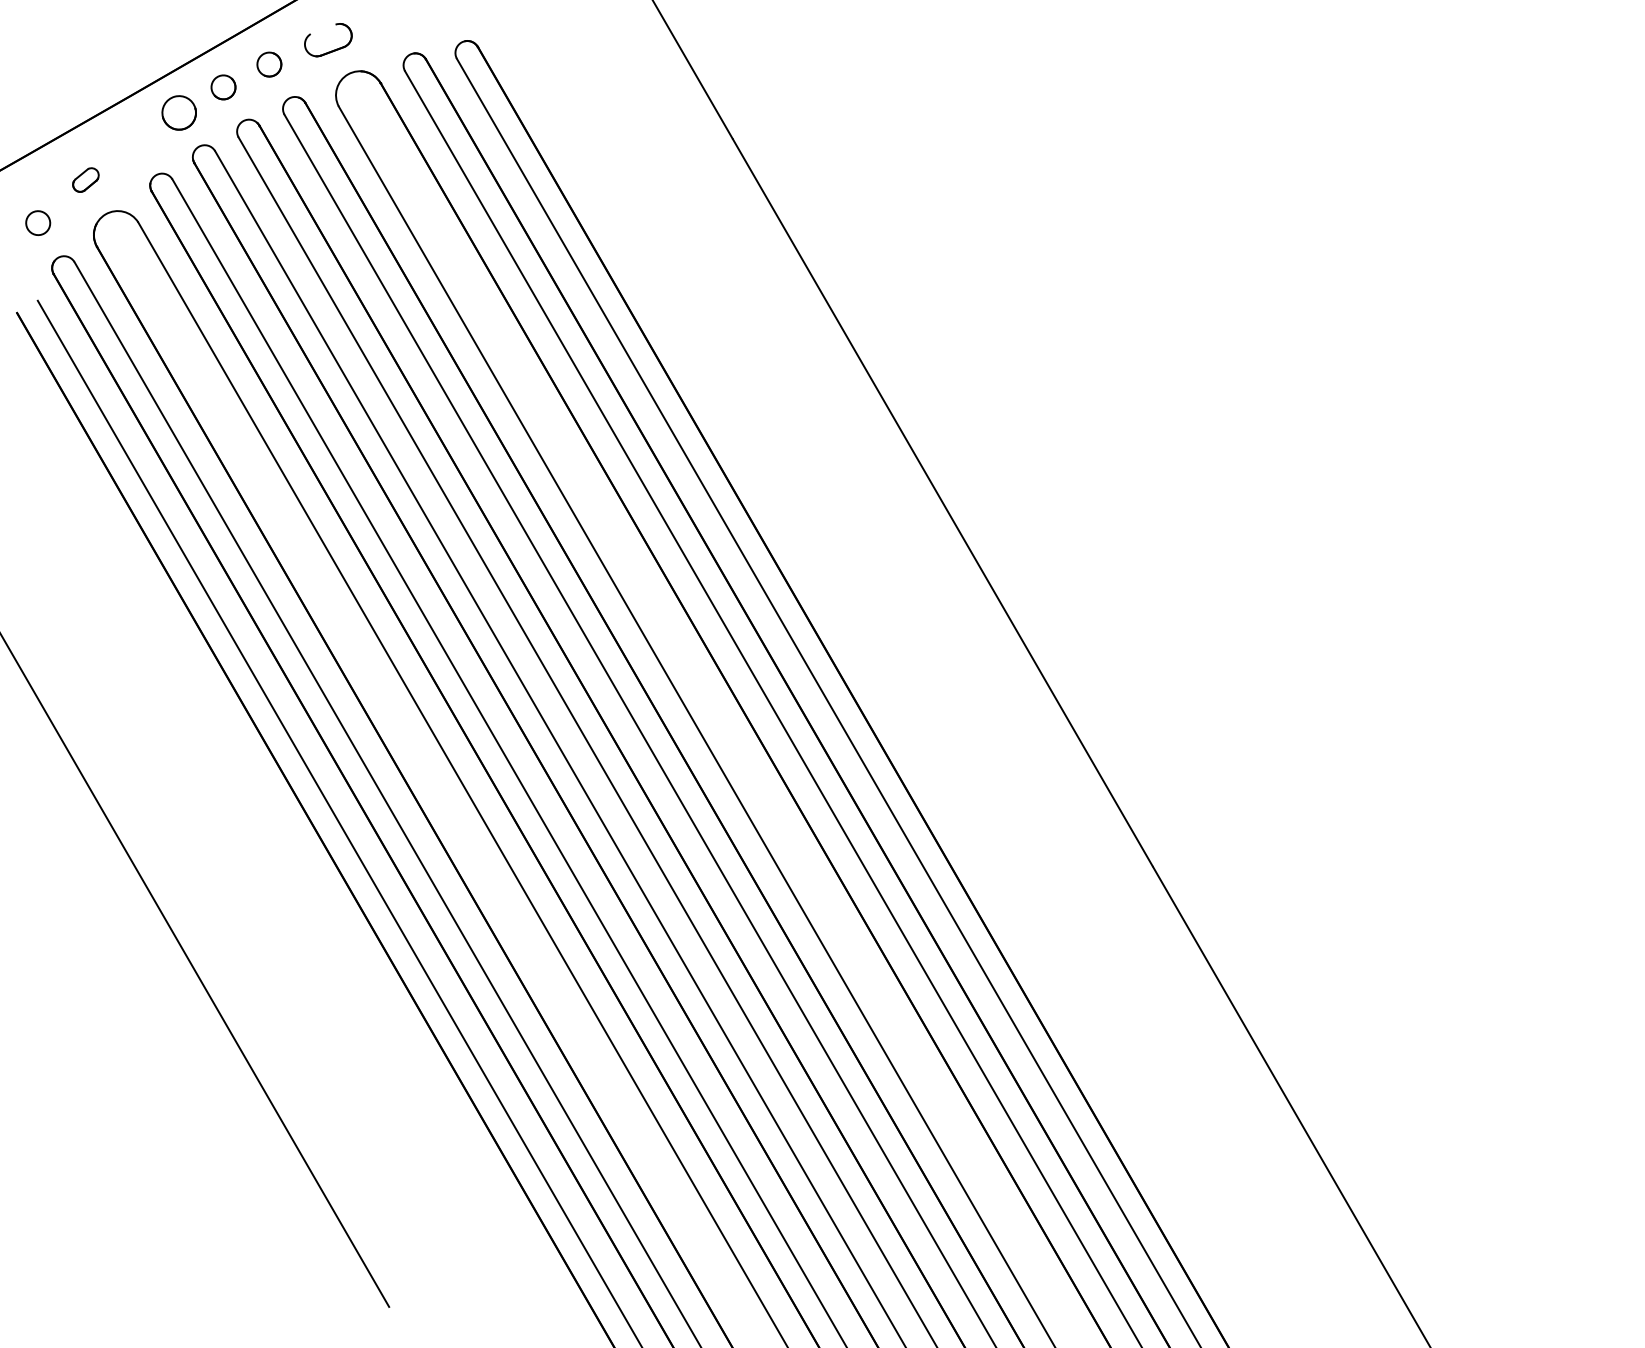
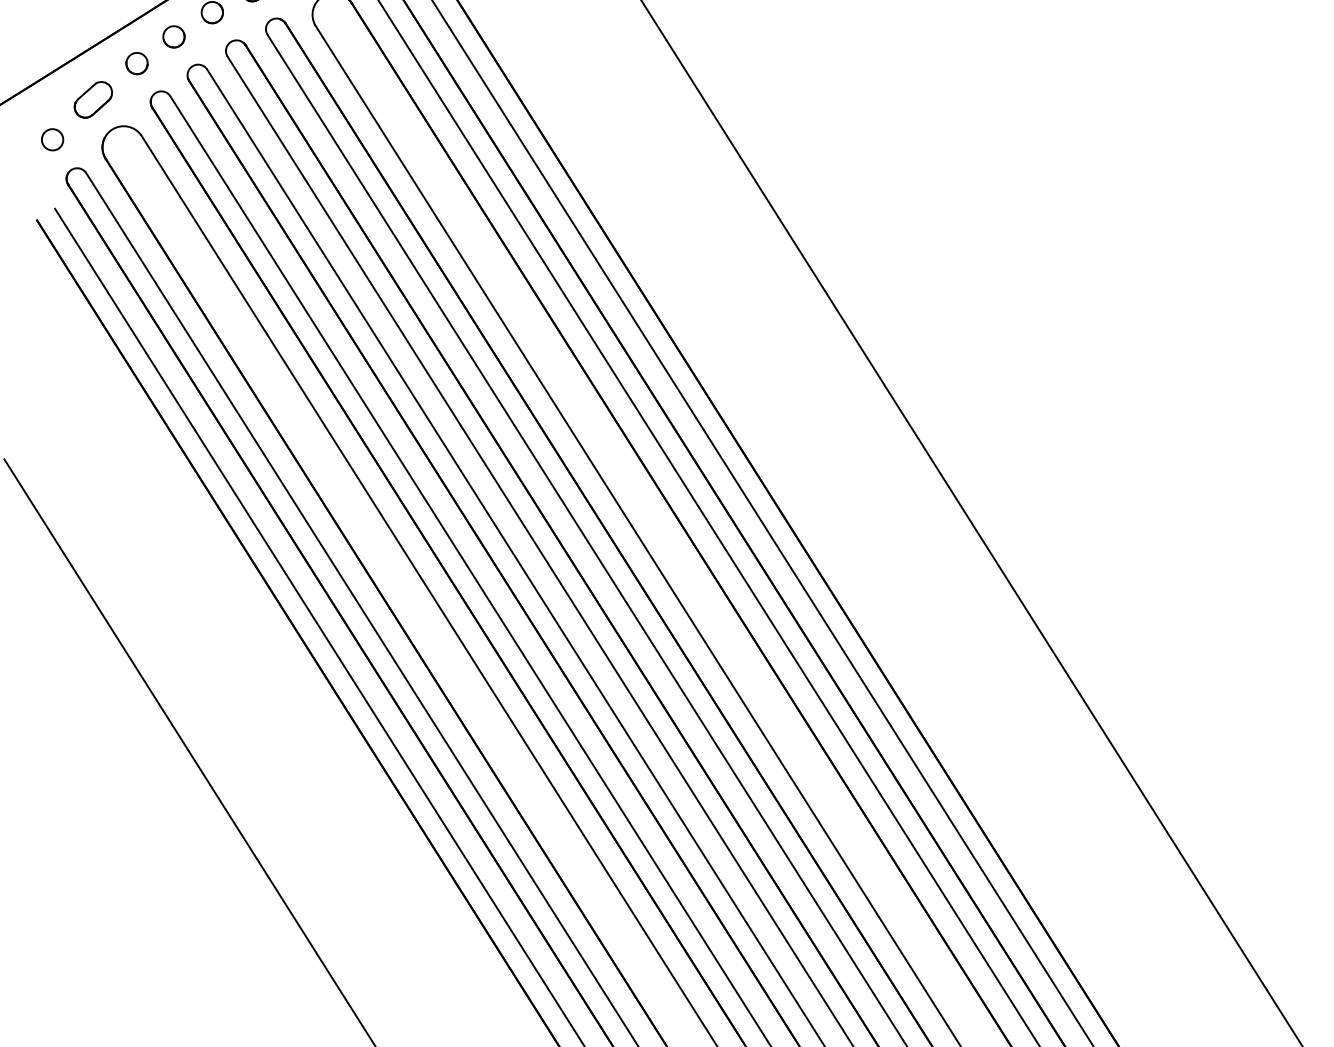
part: (179, 112) -> (174, 36), size x0.71
part: (136, 141) -> (136, 63), added
part: (85, 179) -> (93, 99), size x1.67

